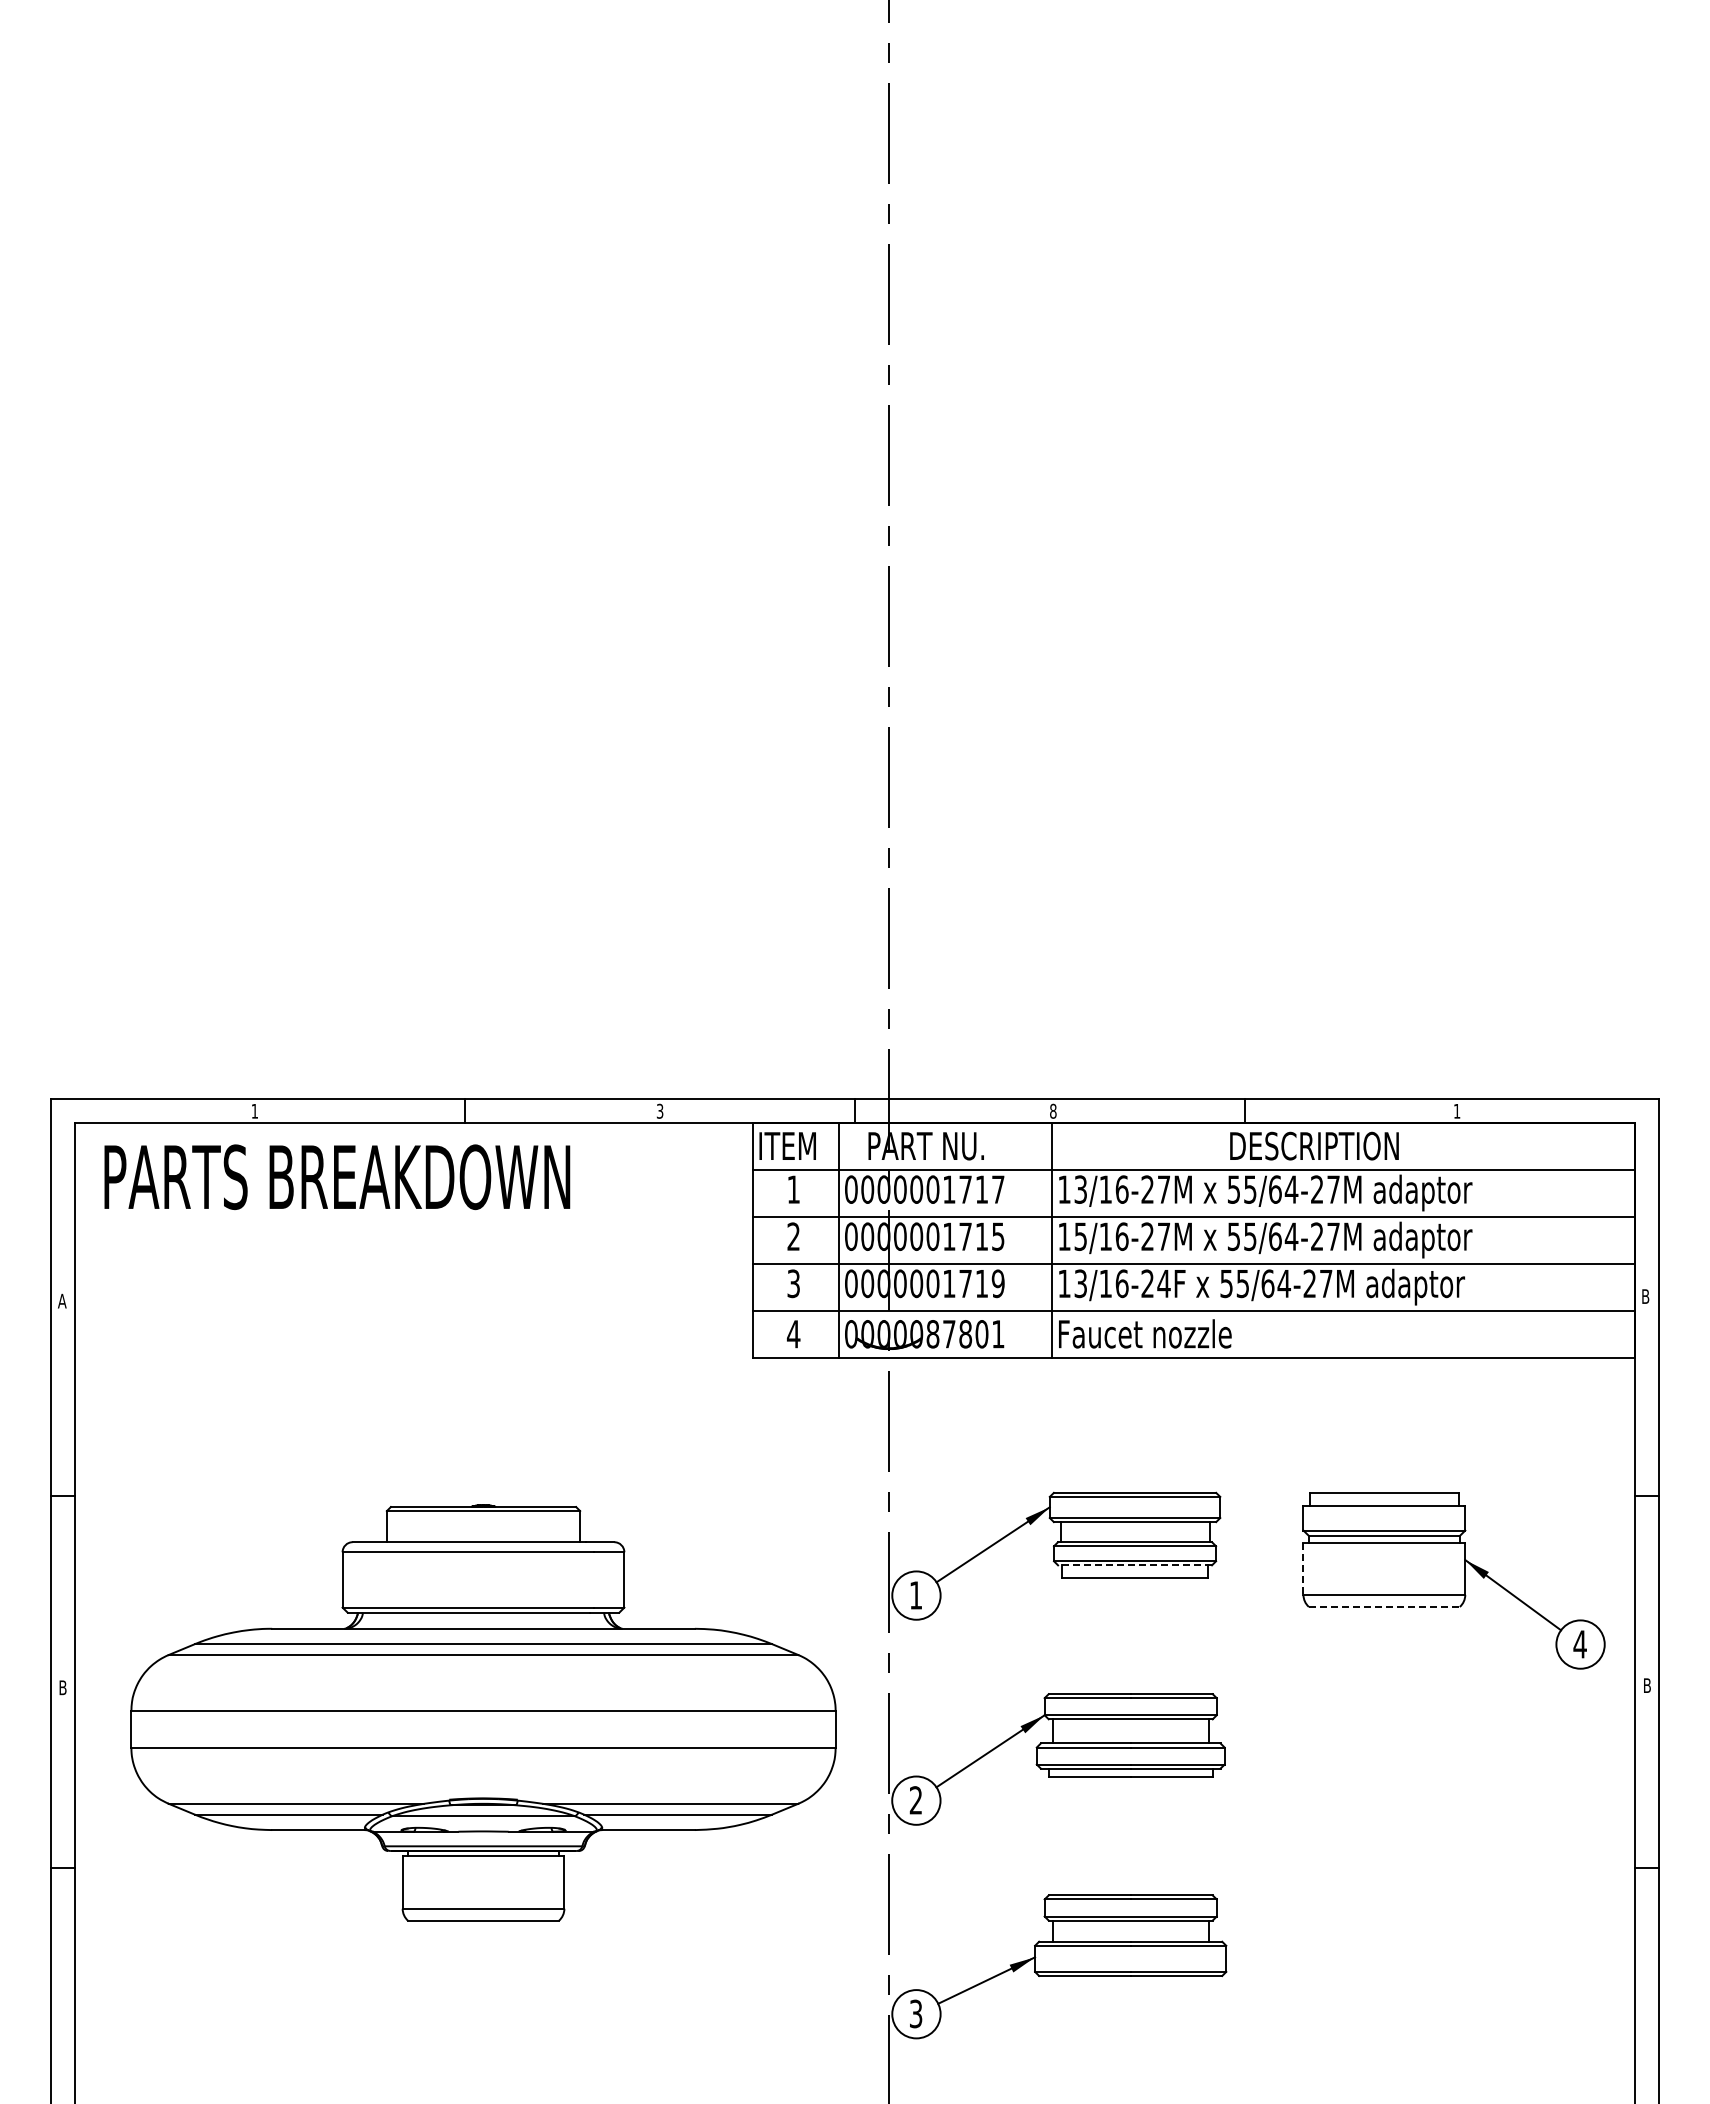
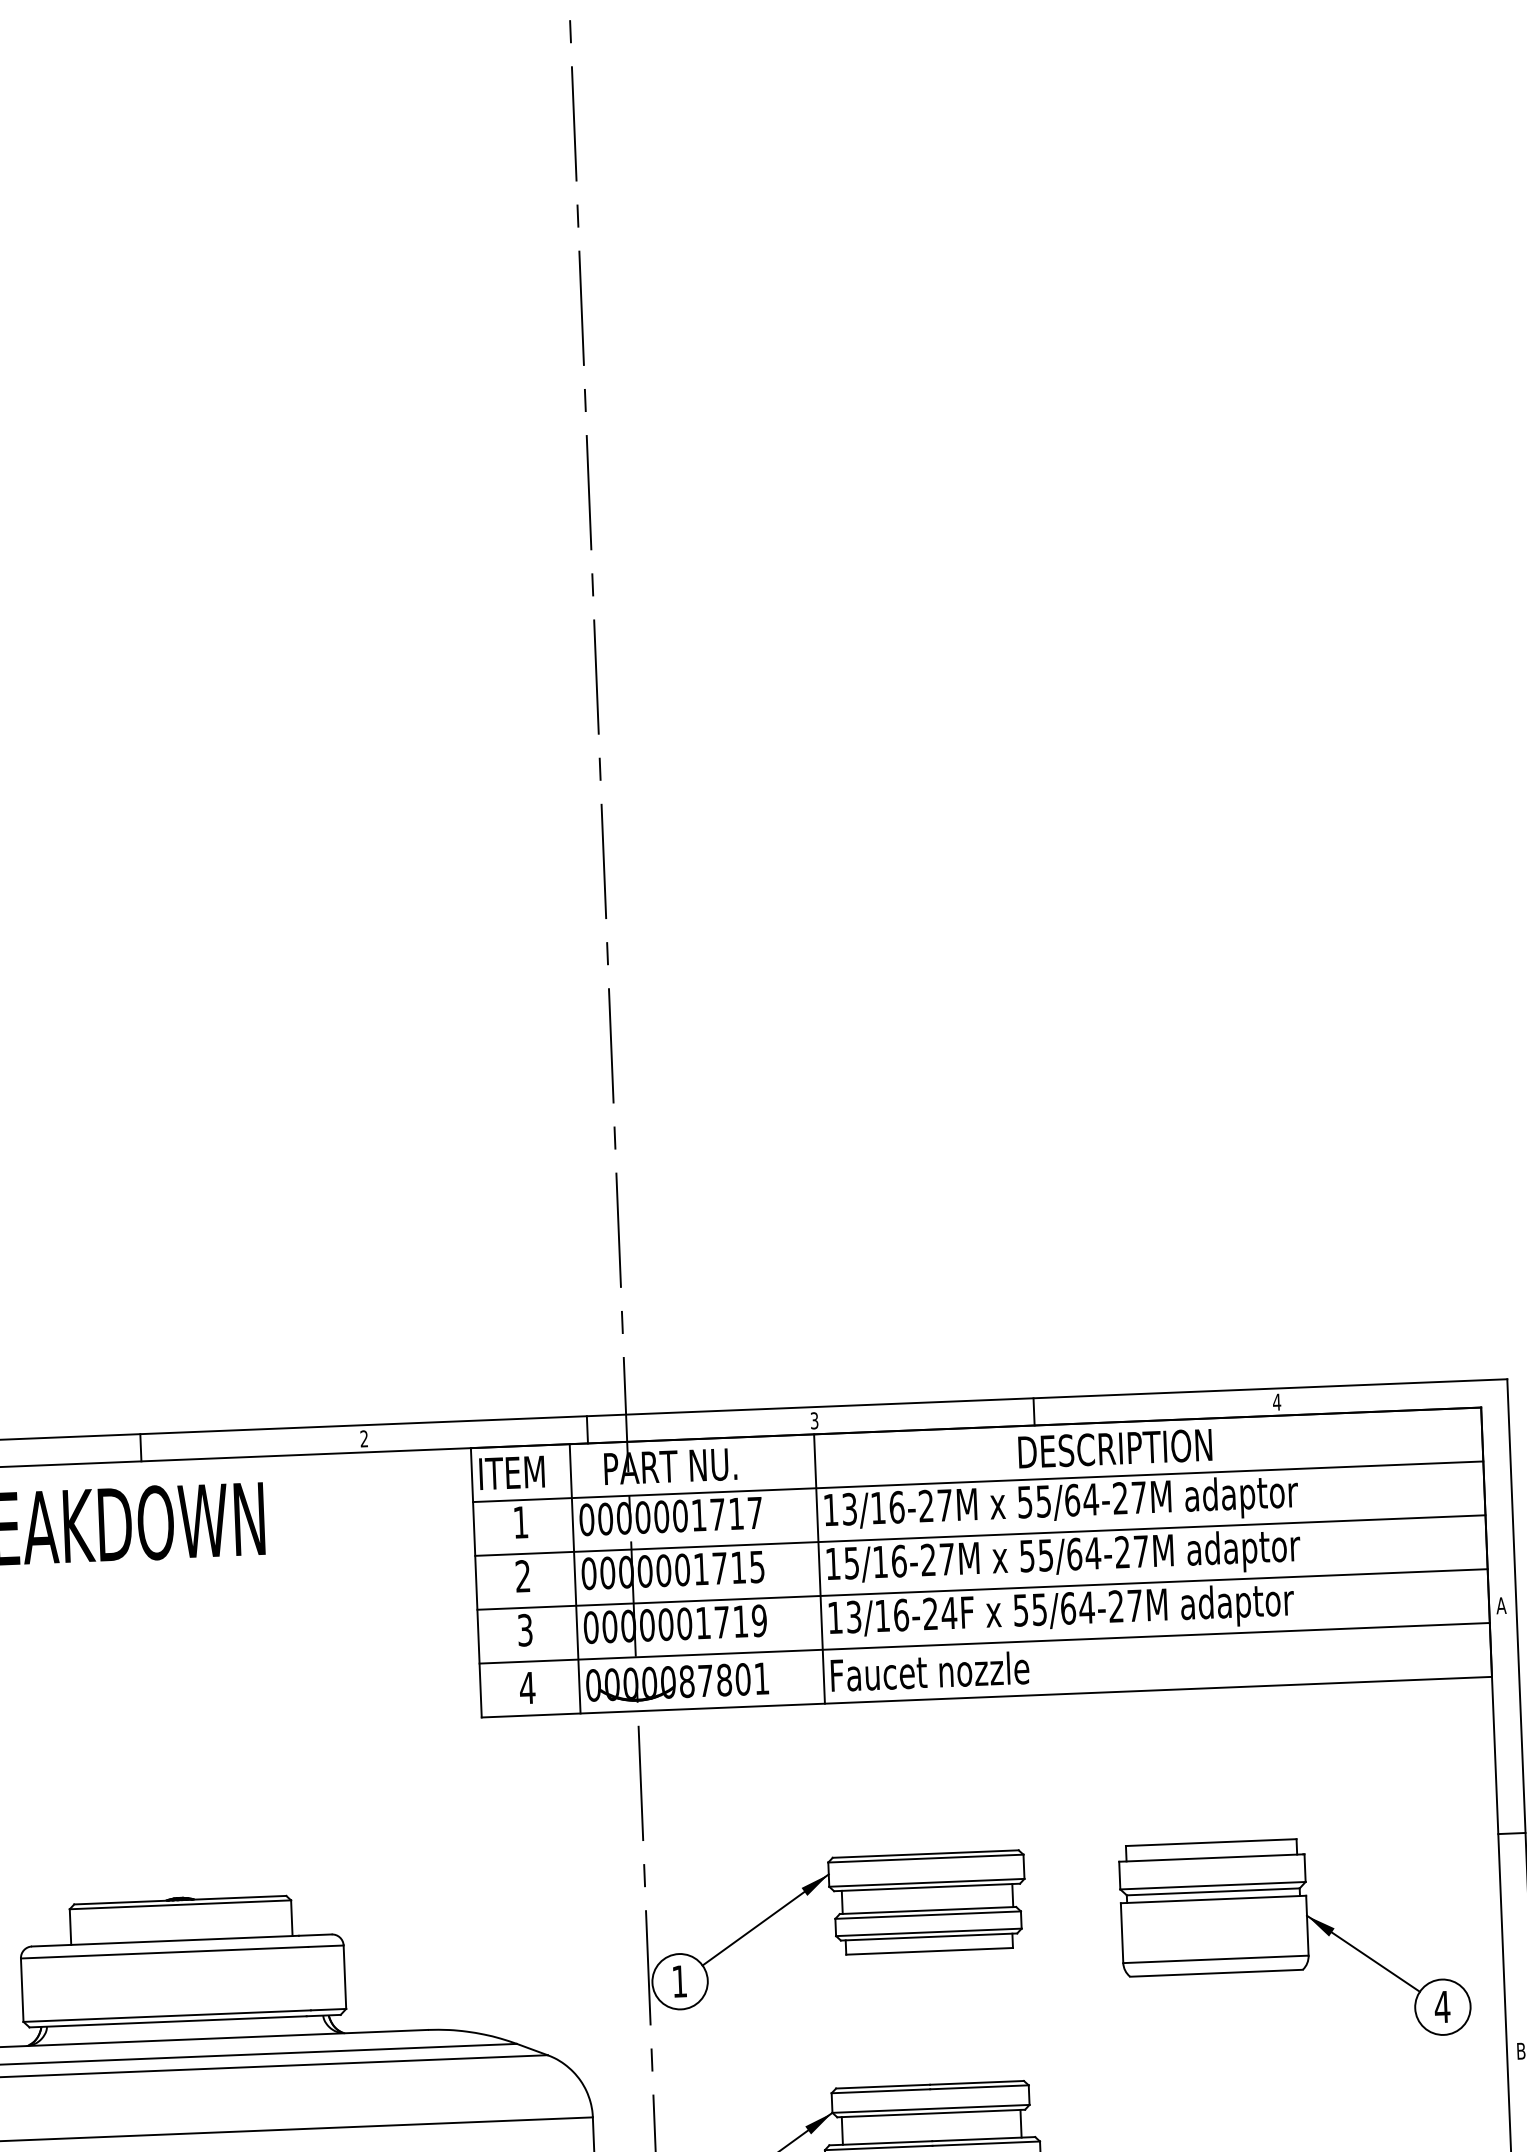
text: (1053, 1110) -> (814, 1419), 8 -> 3
text: (660, 1111) -> (364, 1439), 3 -> 2
text: (1456, 1111) -> (1276, 1402), 1 -> 4
text: (1645, 1296) -> (1501, 1605), B -> A
line: (1135, 1565) -> (929, 1937), dashed -> solid
line: (1303, 1569) -> (1122, 1934), dashed -> solid
line: (1384, 1607) -> (1216, 1973), dashed -> solid

